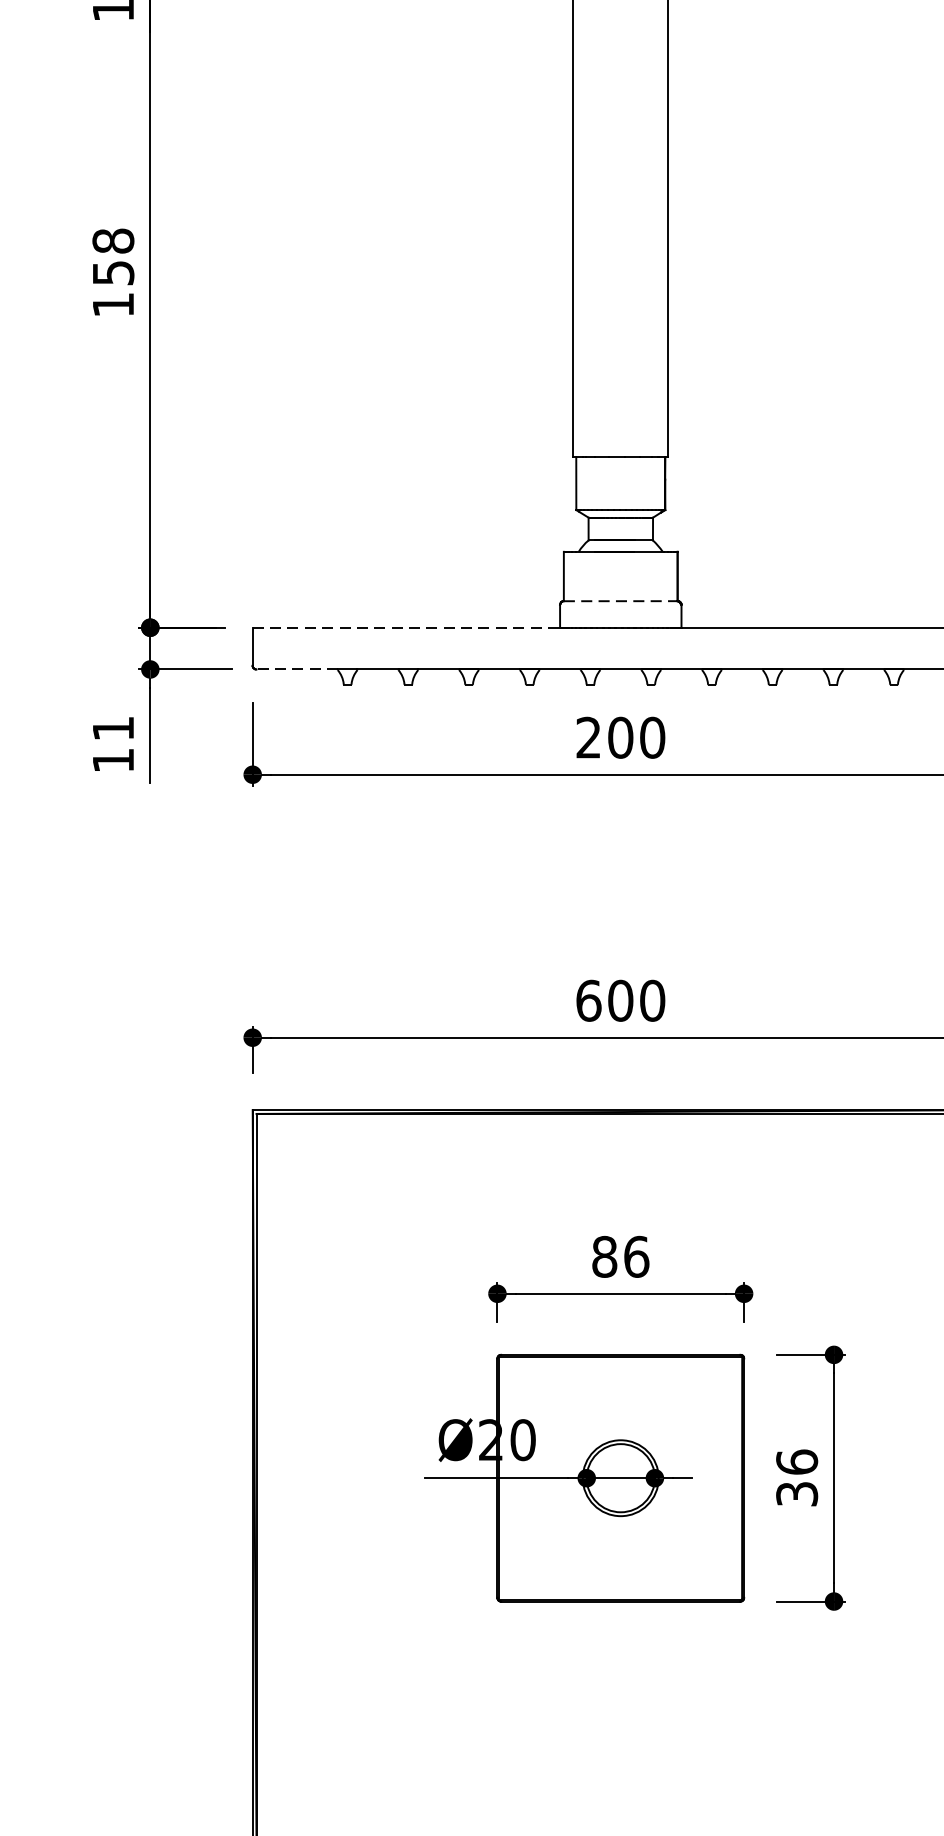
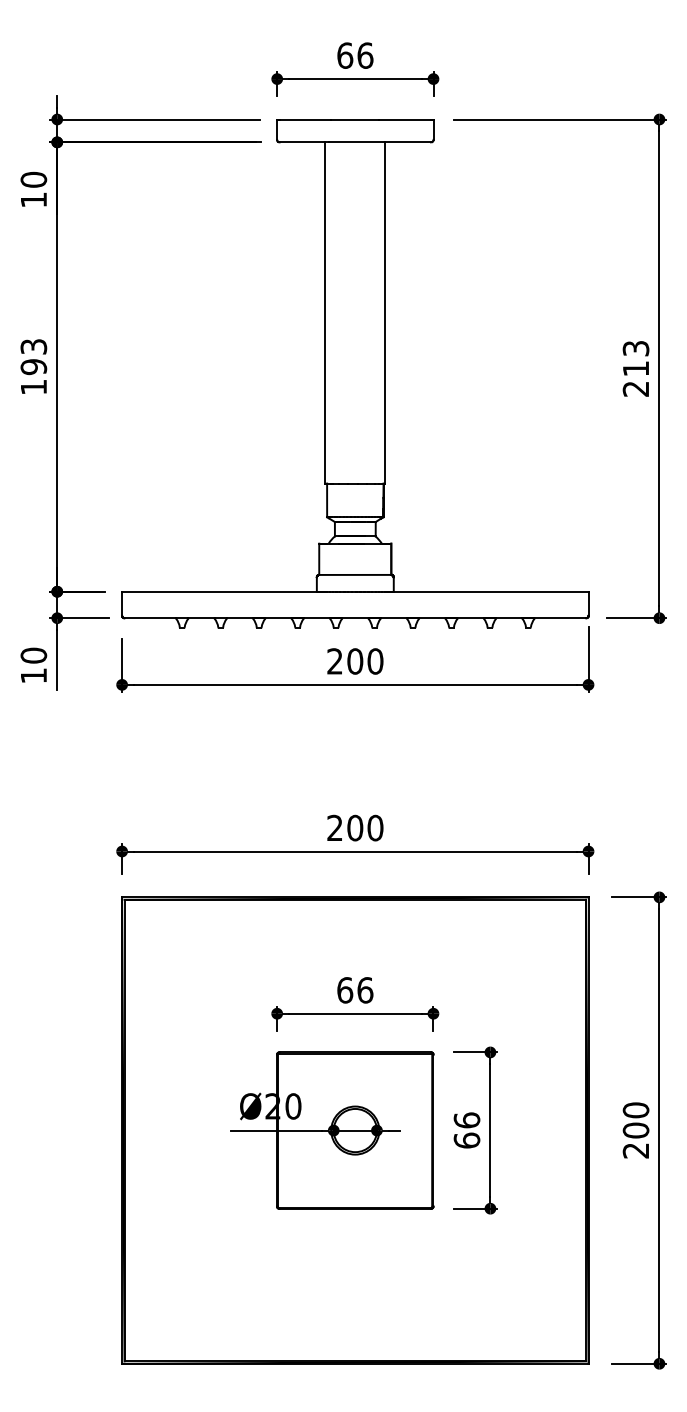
text: (112, 257) -> (33, 357), 158 -> 193
line: (621, 600) -> (355, 574), dashed -> solid
line: (406, 627) -> (219, 591), dashed -> solid
line: (297, 669) -> (150, 618), dashed -> solid
text: (112, 728) -> (33, 655), 11 -> 10
text: (589, 999) -> (335, 827), 600 -> 200
text: (605, 1257) -> (345, 990), 86 -> 66
text: (796, 1493) -> (466, 1140), 36 -> 66

